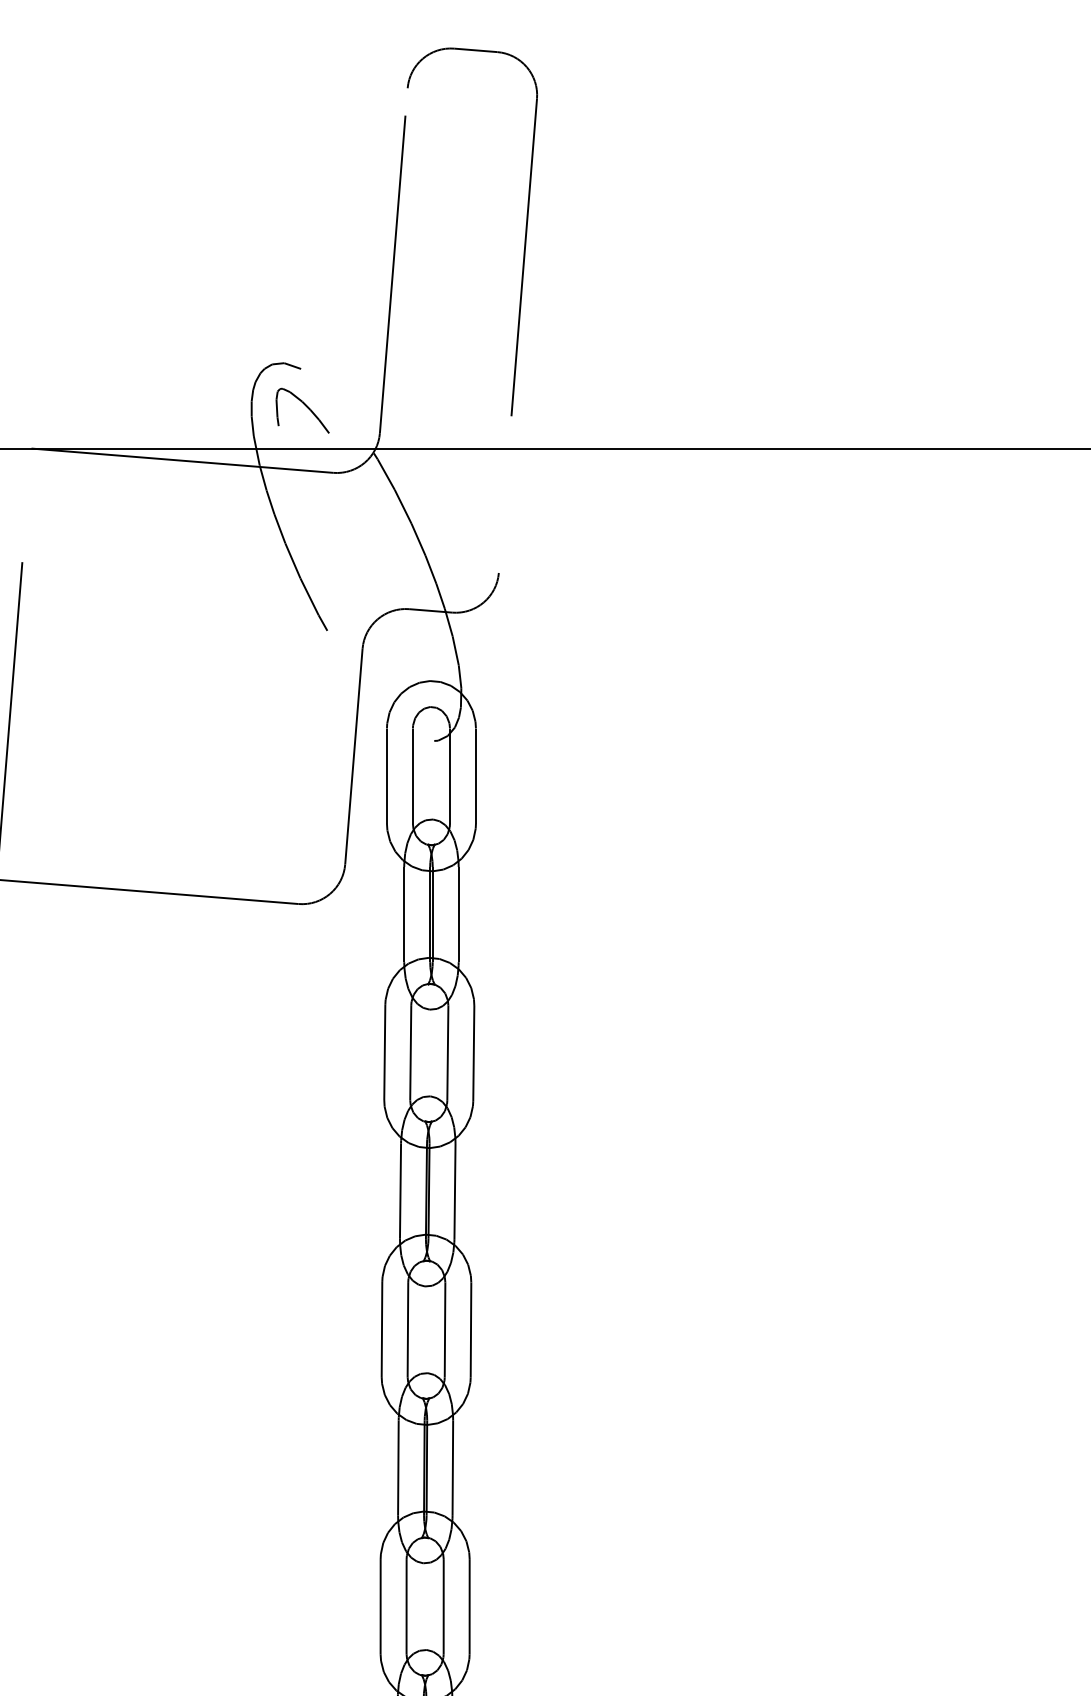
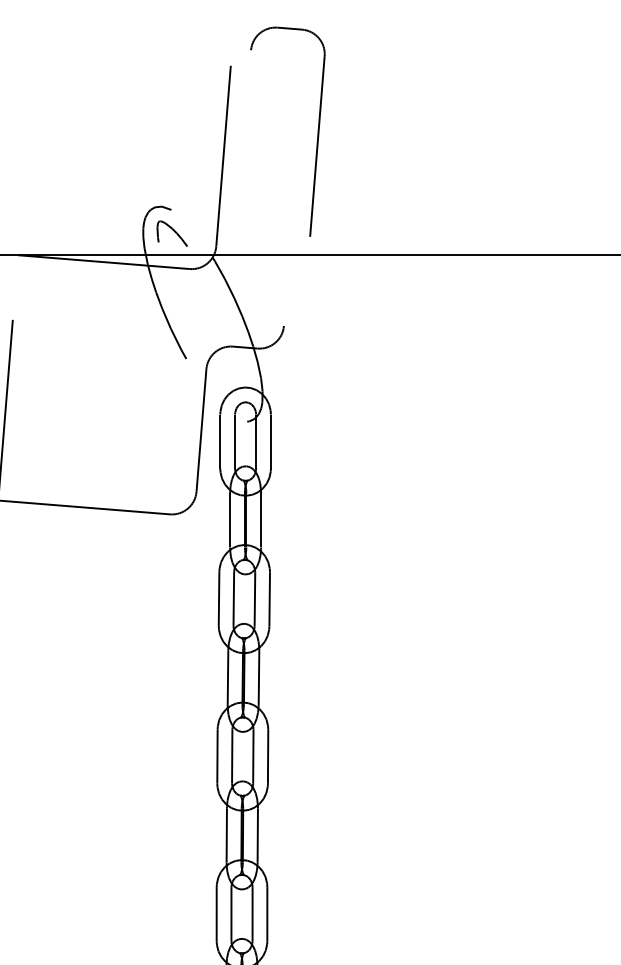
part: (524, 231) -> (317, 131), moved

